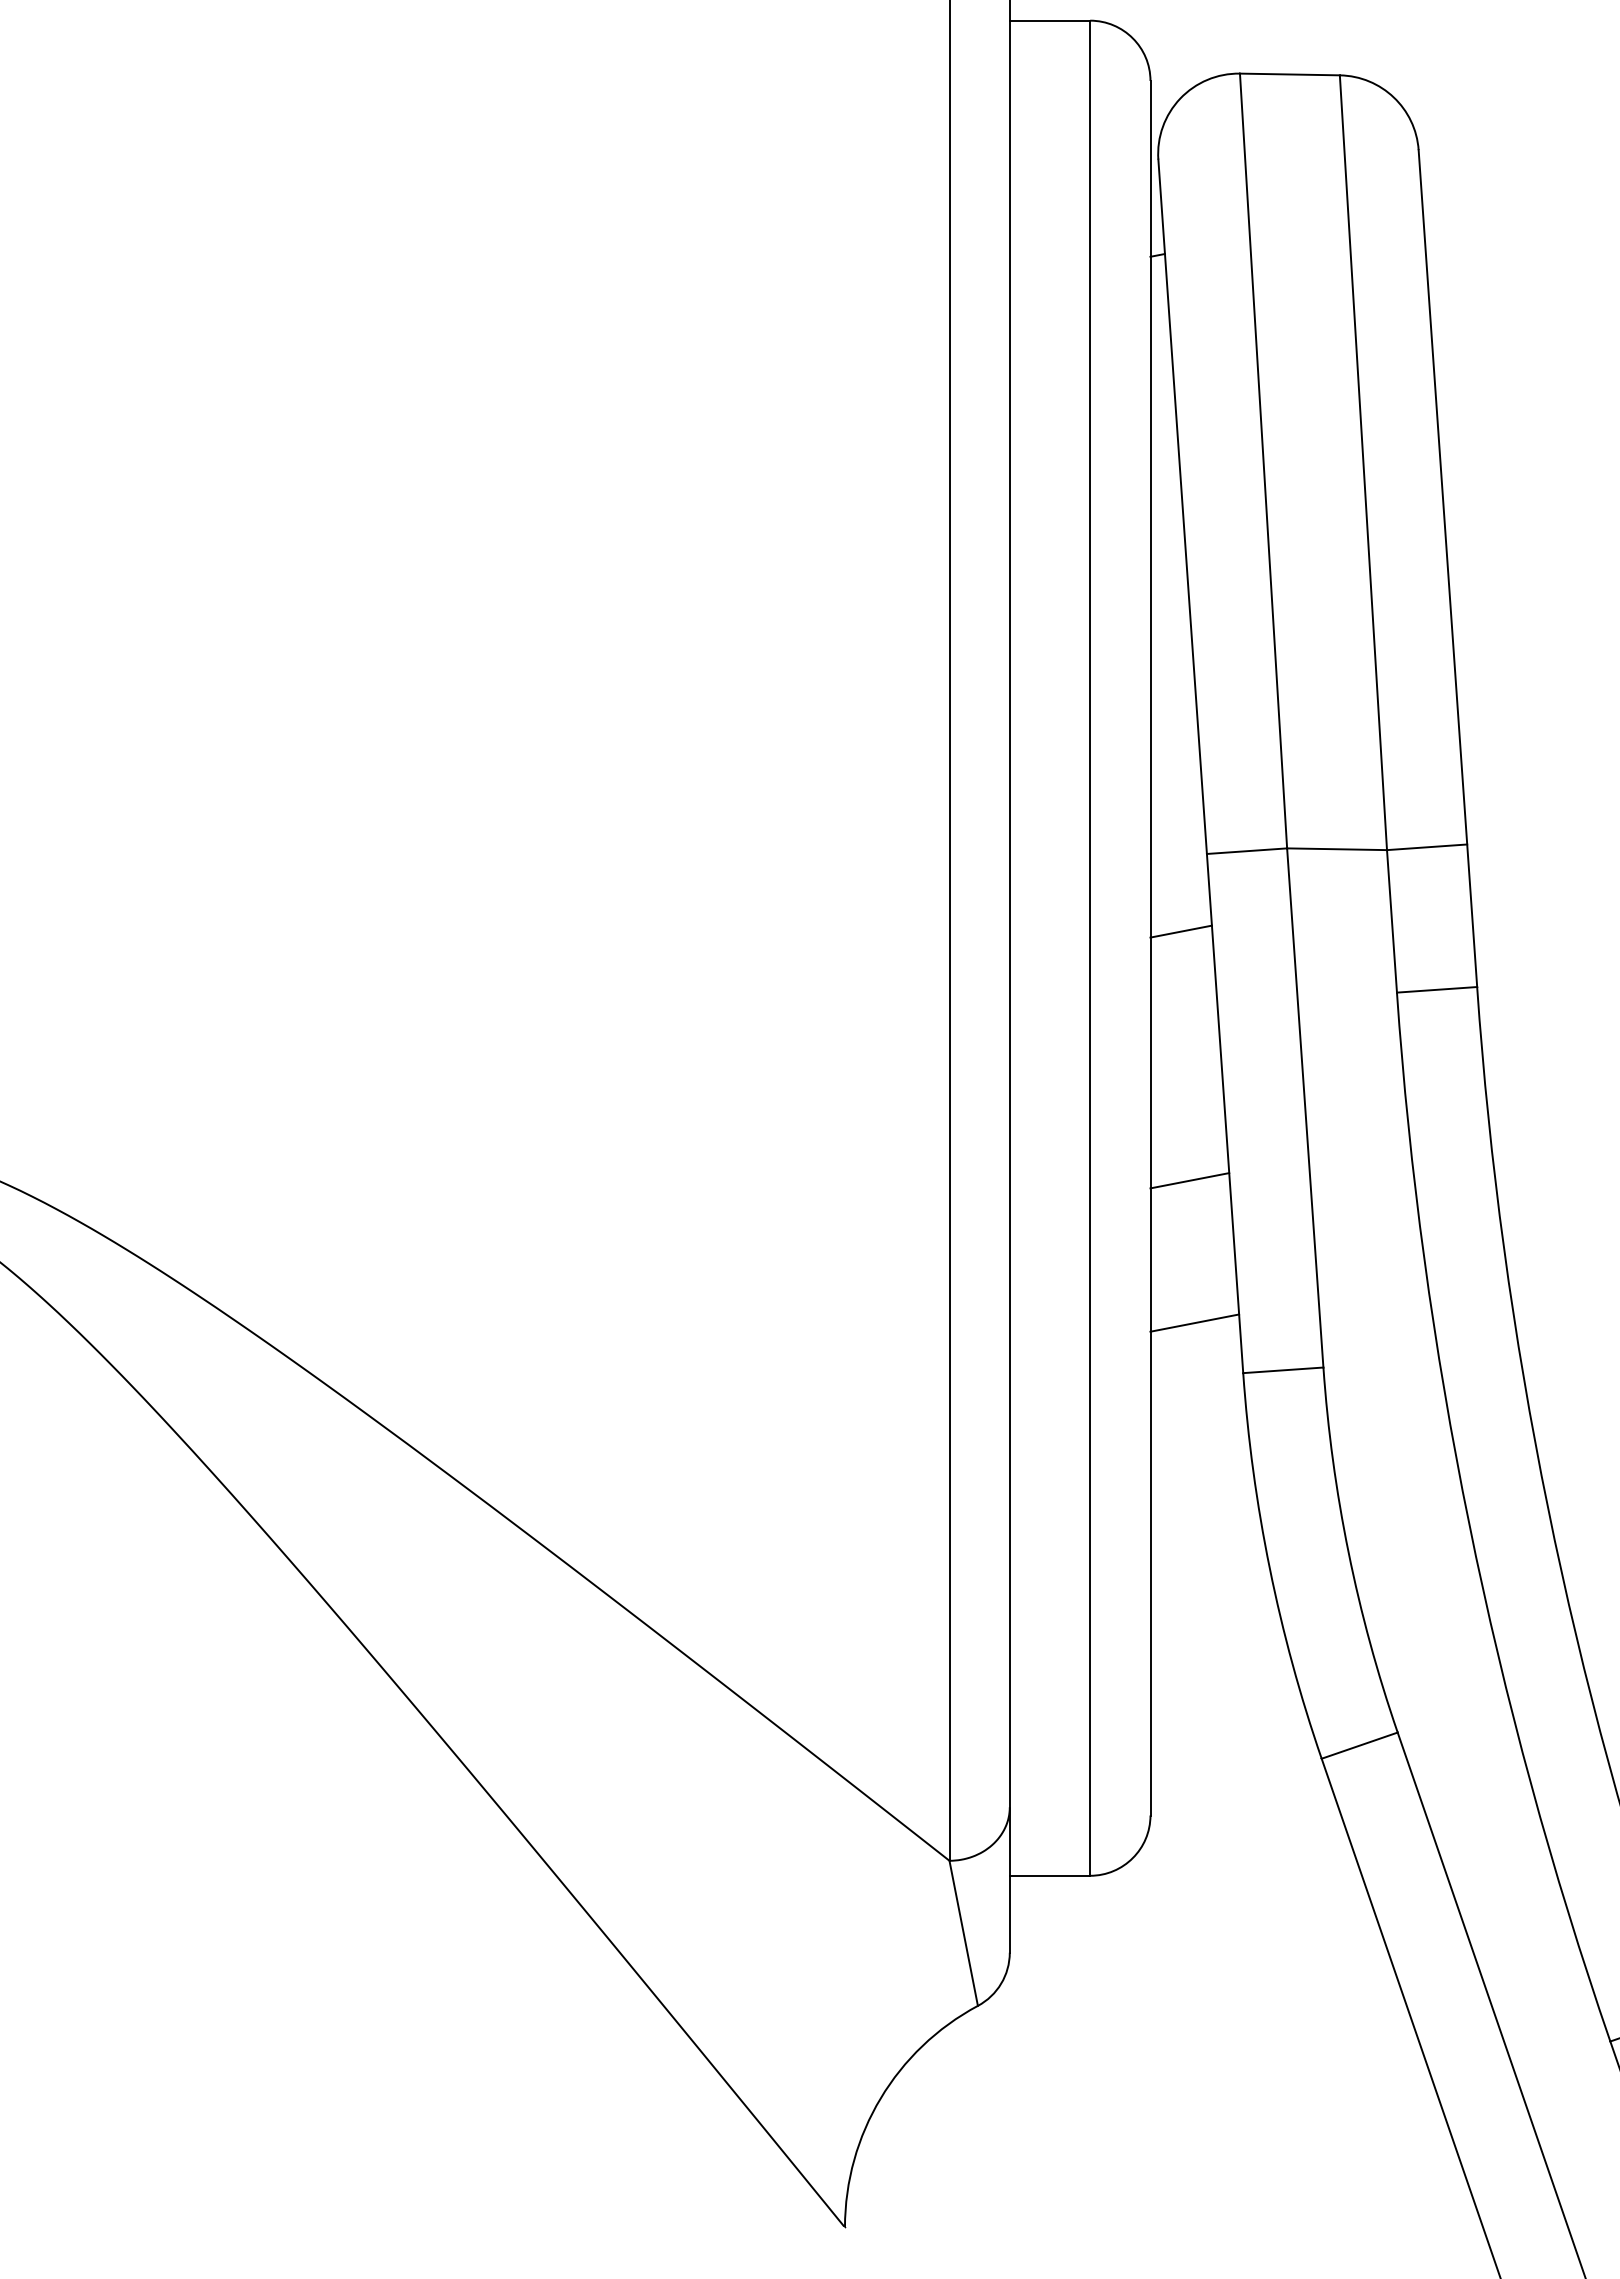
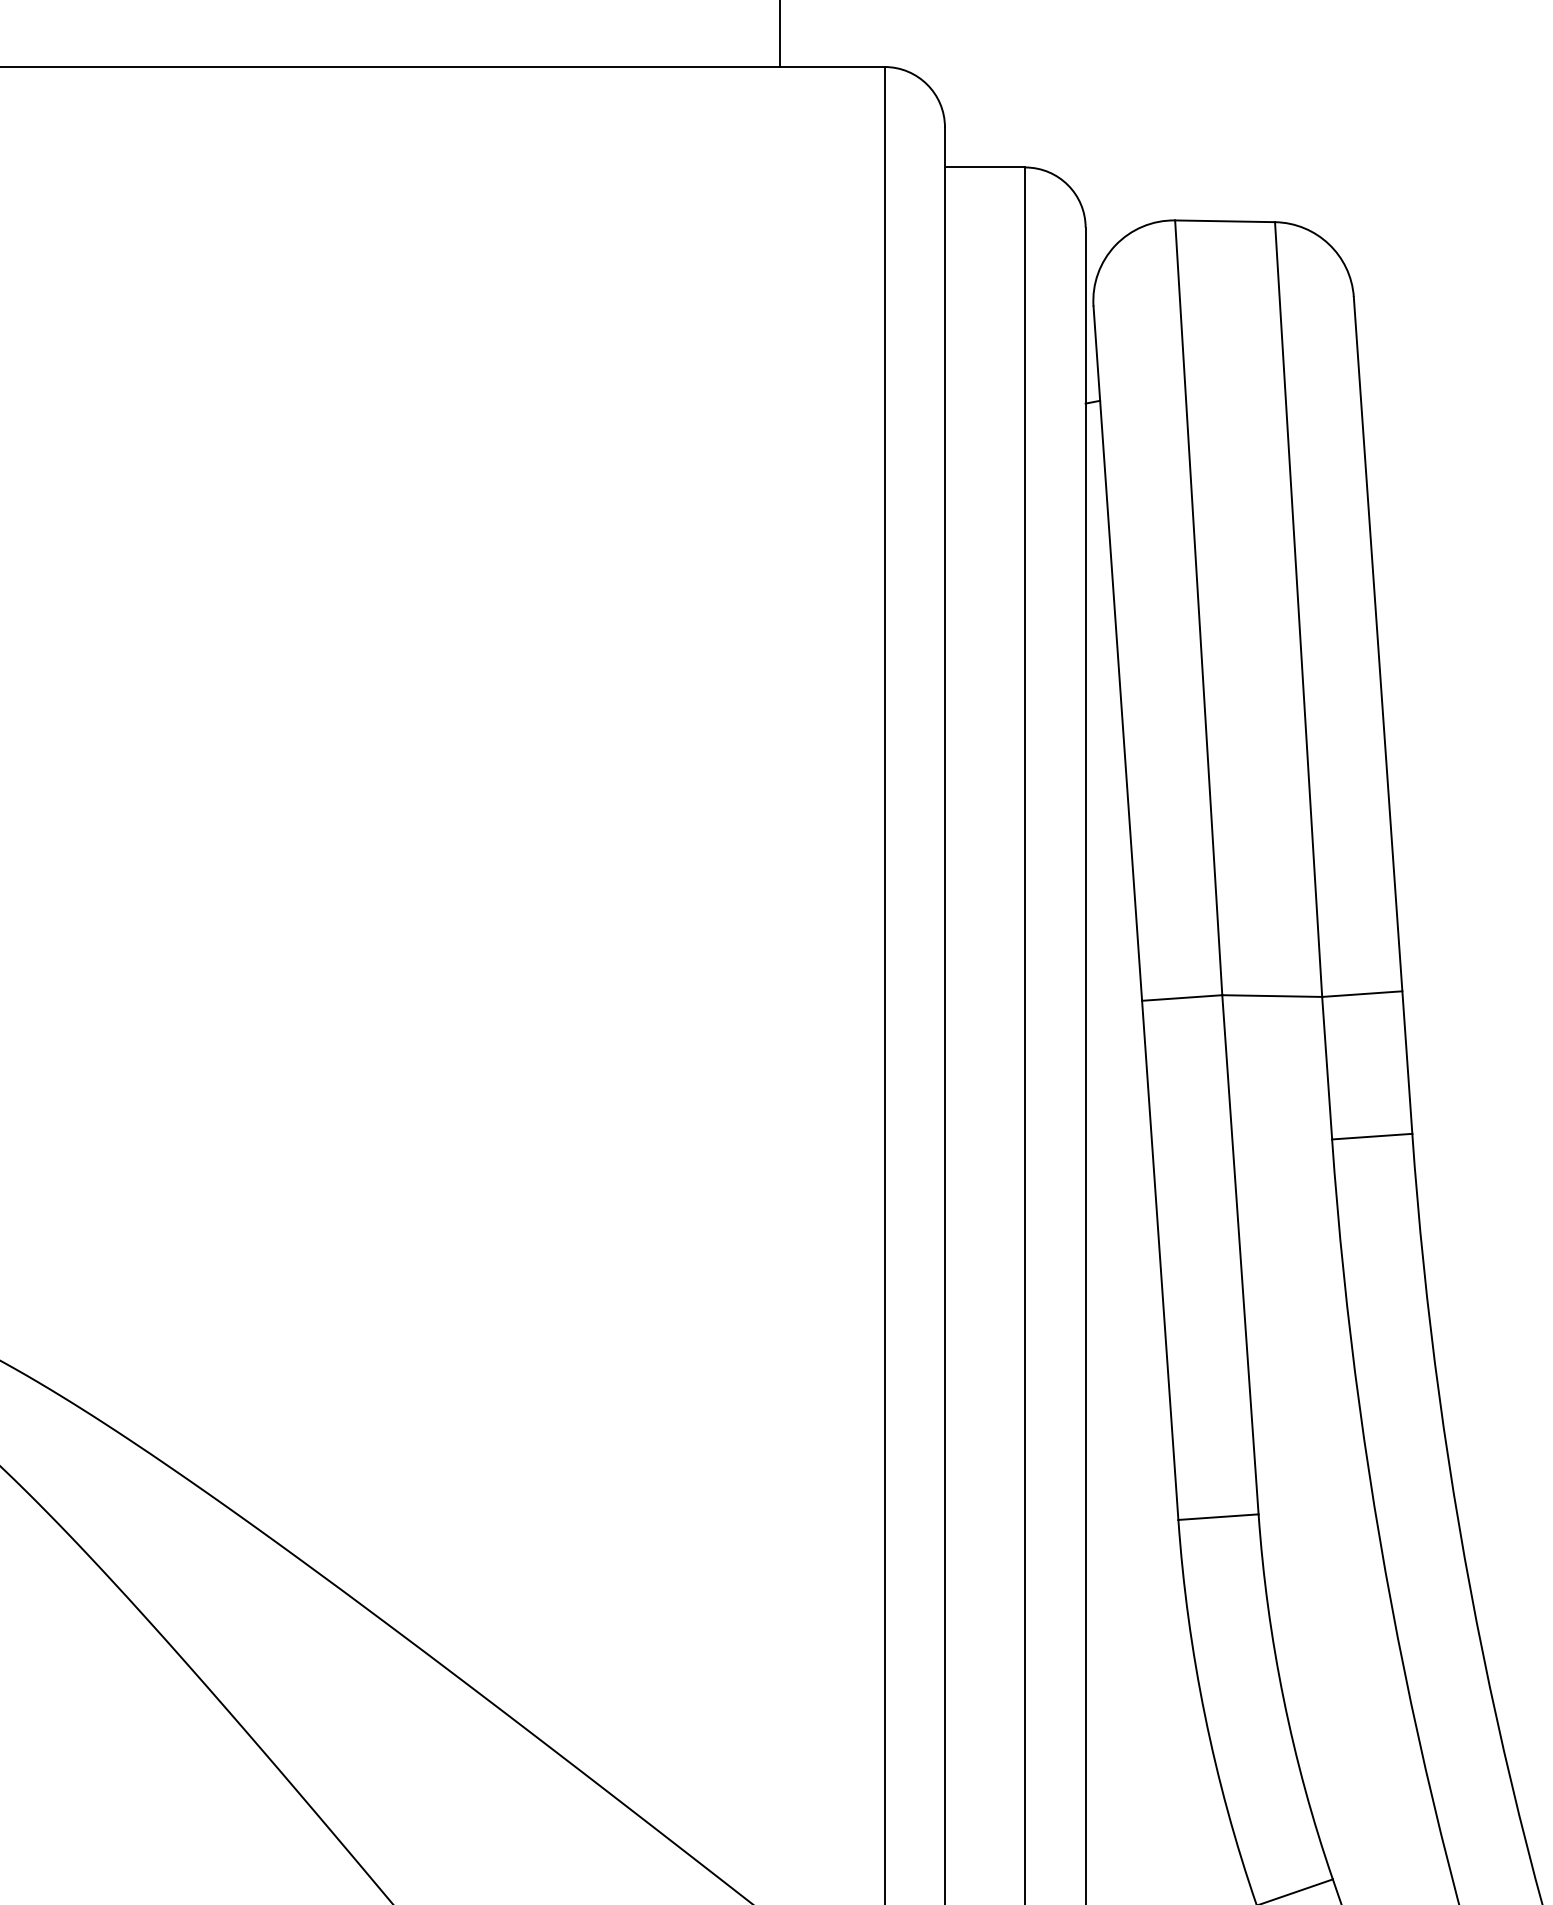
line: (1180, 931) -> (1115, 1078), removed
line: (1189, 1180) -> (1124, 1327), removed
line: (1194, 1322) -> (1129, 1469), removed

